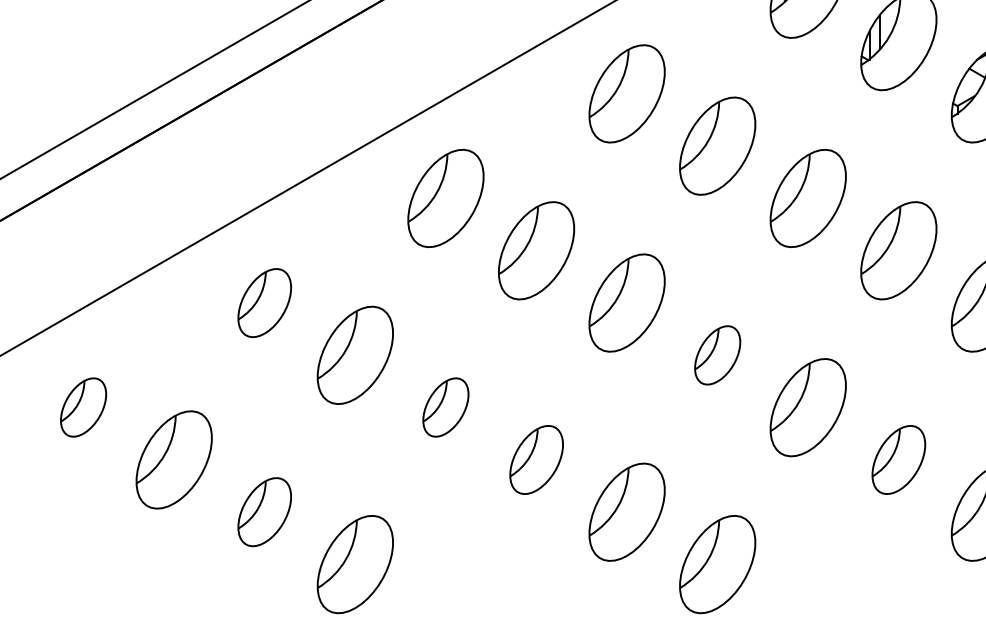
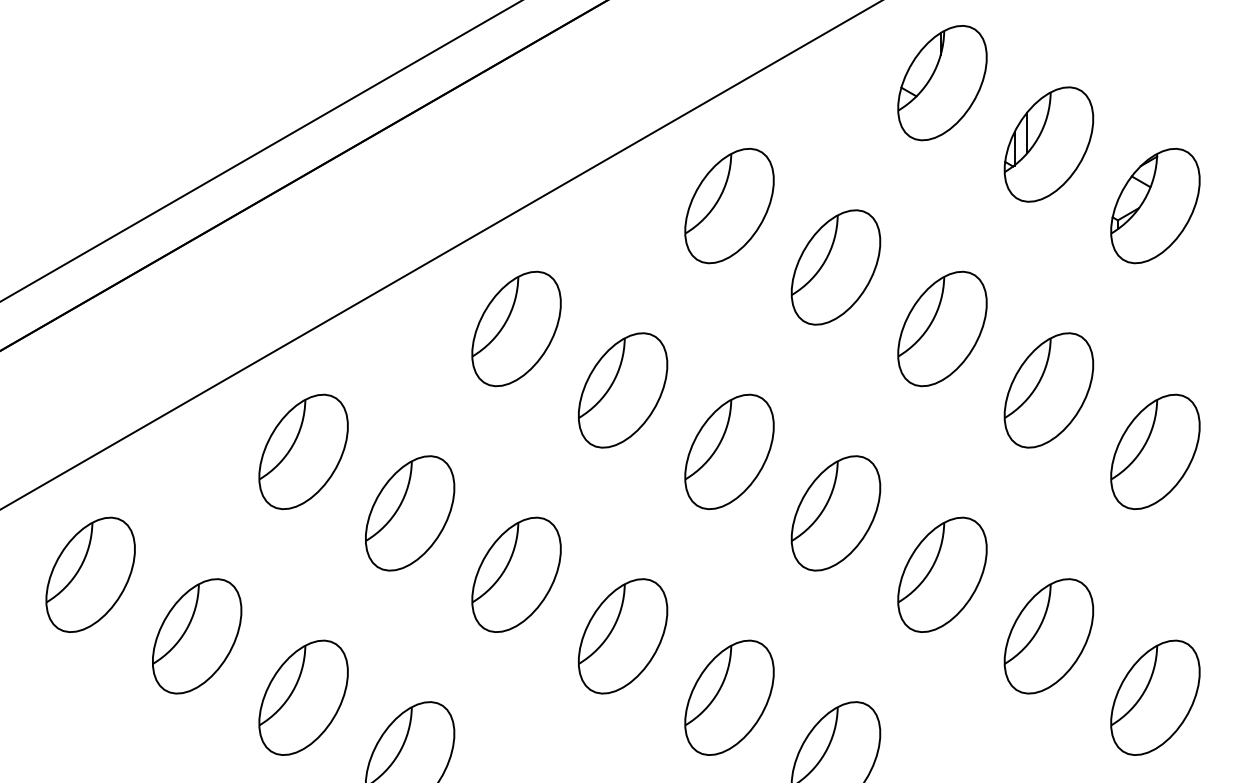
part: (264, 302) -> (303, 451), size x1.43
part: (717, 355) -> (835, 513), size x1.67
part: (83, 407) -> (90, 574), size x1.67
part: (445, 407) -> (516, 574), size x1.67
part: (536, 460) -> (623, 636), size x1.43
part: (898, 460) -> (1048, 636), size x1.43
part: (264, 511) -> (303, 697), size x1.43

